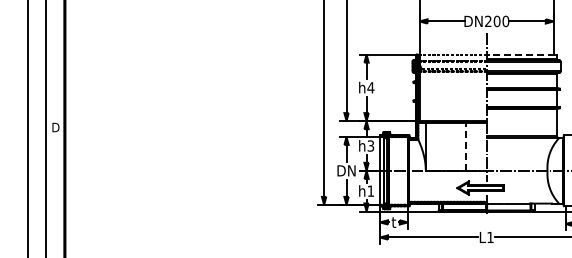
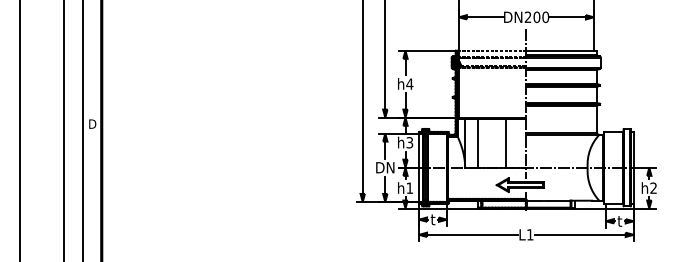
line: (520, 54) -> (560, 50), dashed -> solid
line: (465, 145) -> (505, 142), dashed -> solid
line: (439, 146) -> (478, 143), added

